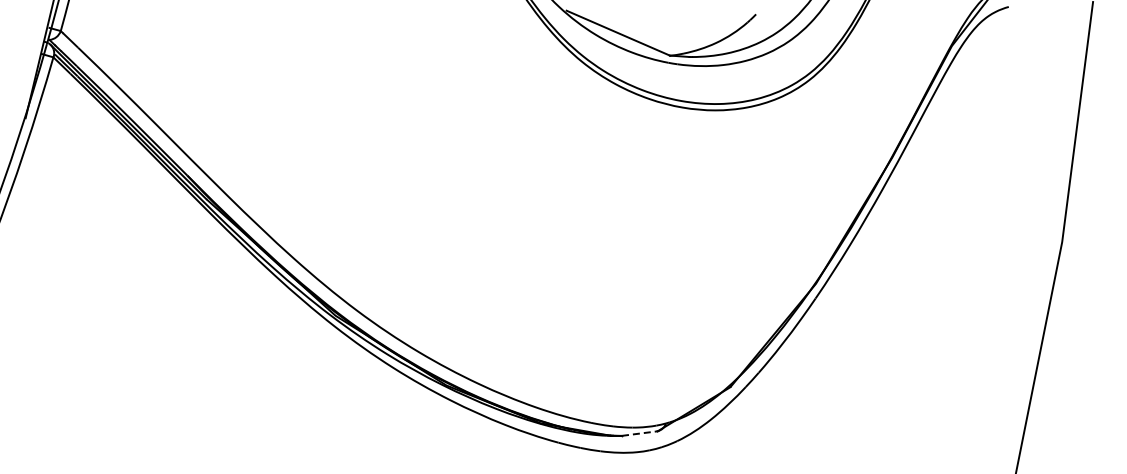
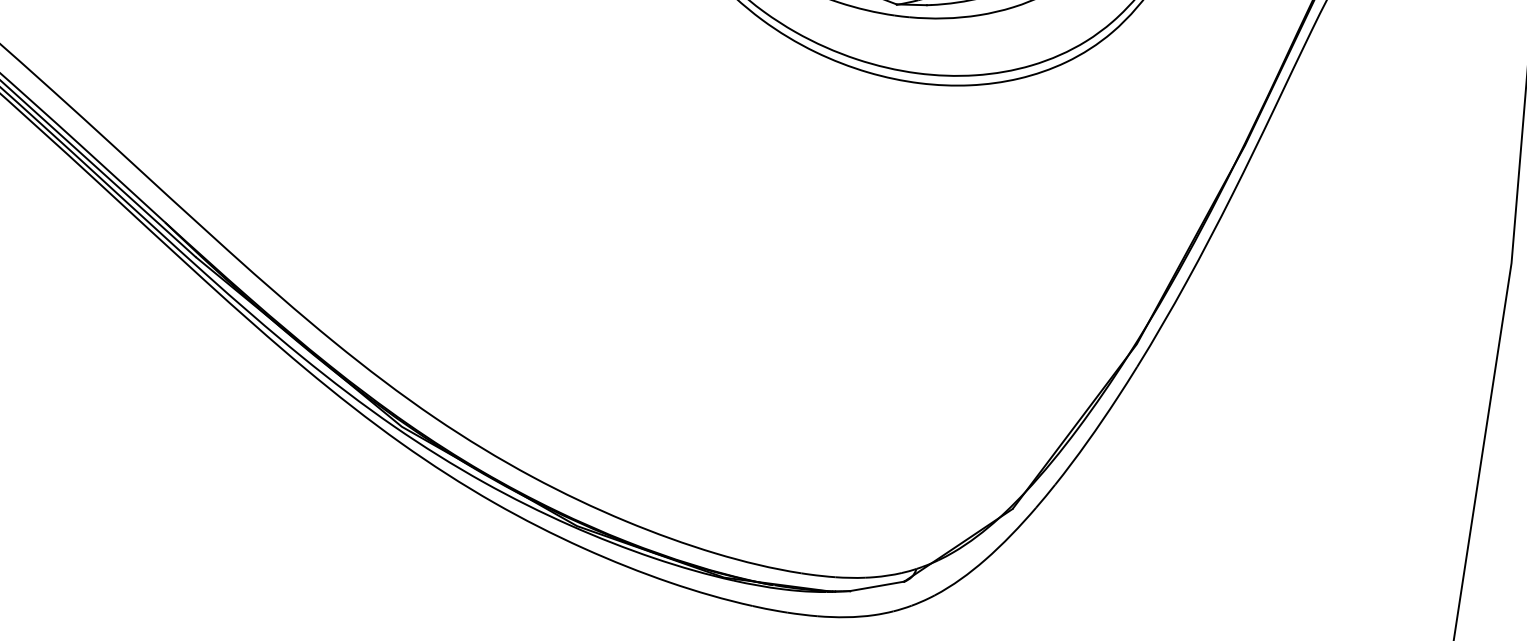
line: (639, 433) -> (876, 586), dashed -> solid

